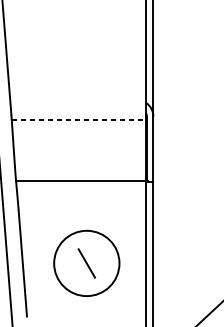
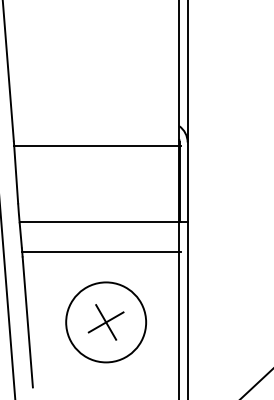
line: (80, 119) -> (98, 146), dashed -> solid
line: (83, 205) -> (101, 251), added
line: (86, 263) -> (105, 322), added

